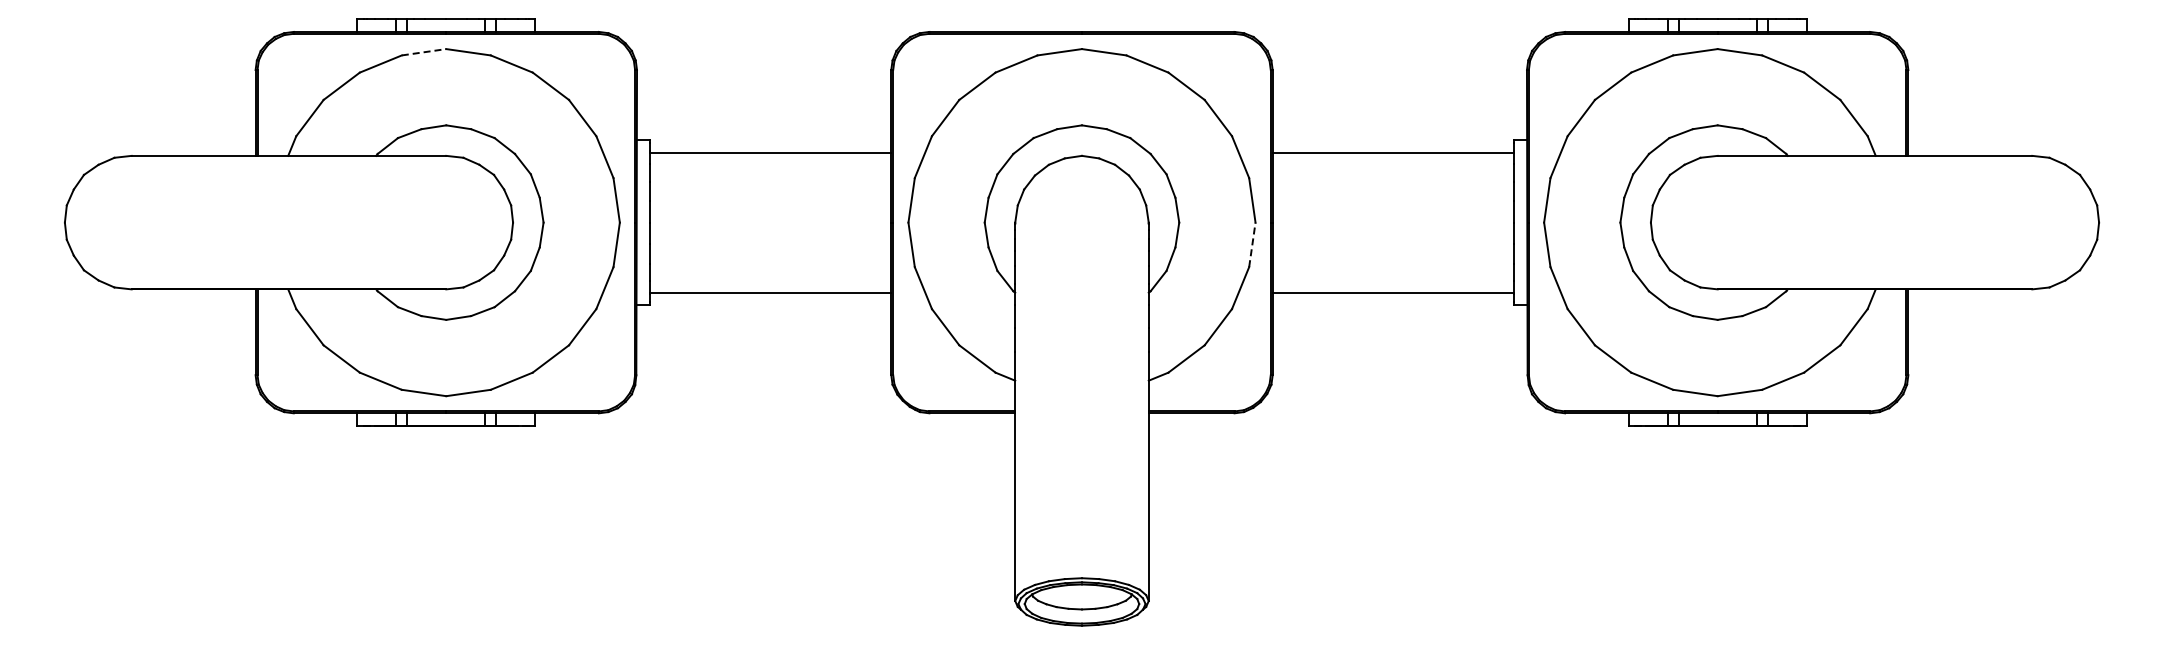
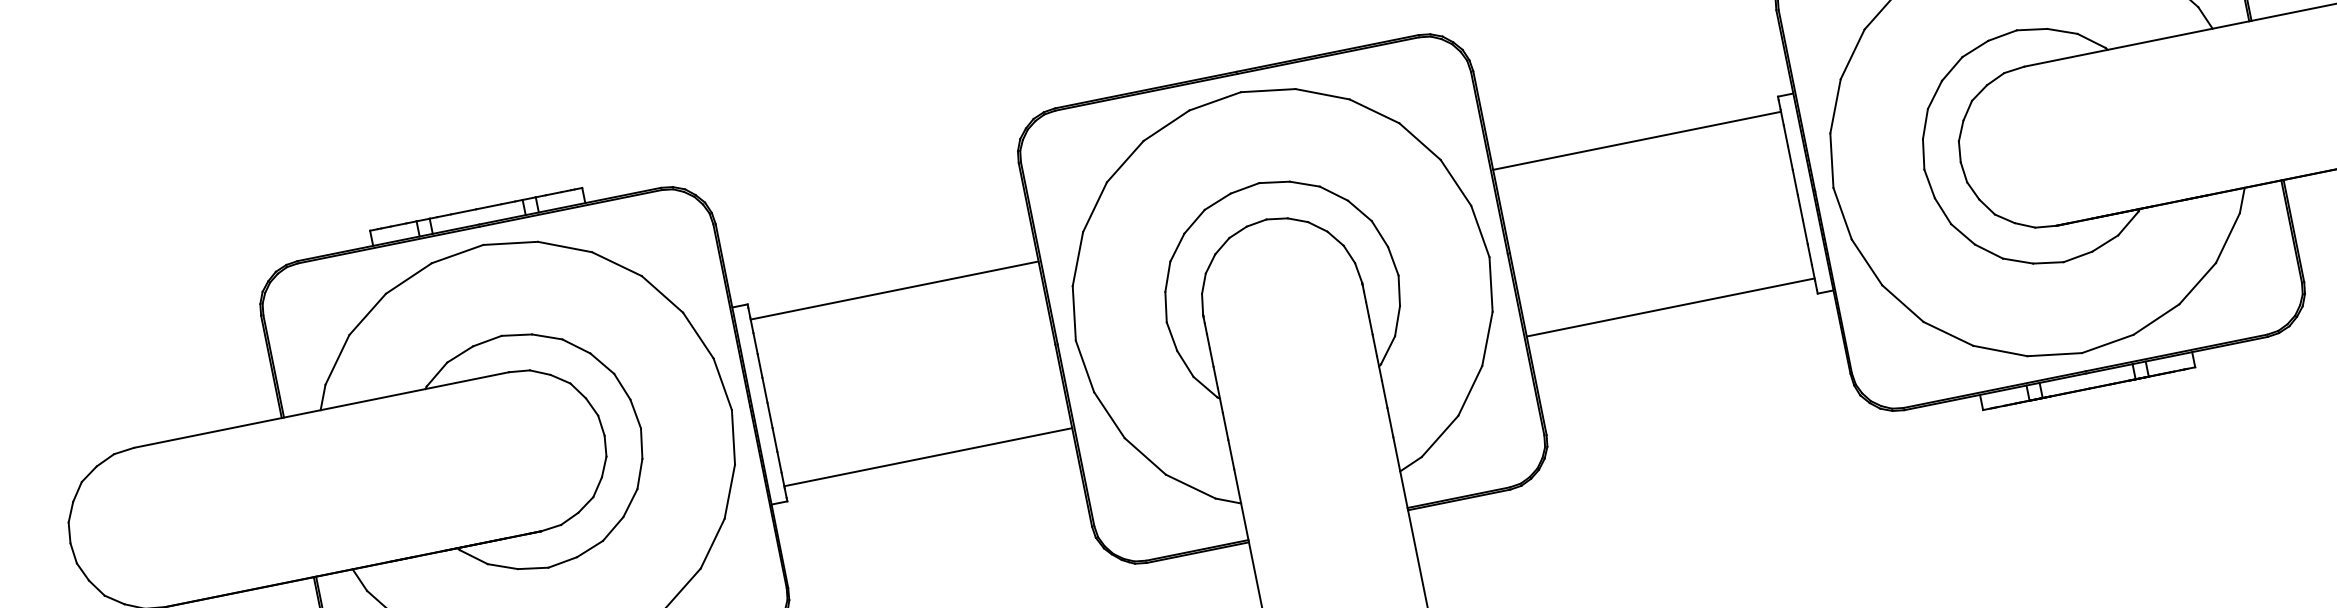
line: (424, 52) -> (458, 254), dashed -> solid
line: (1252, 244) -> (1491, 284), dashed -> solid

